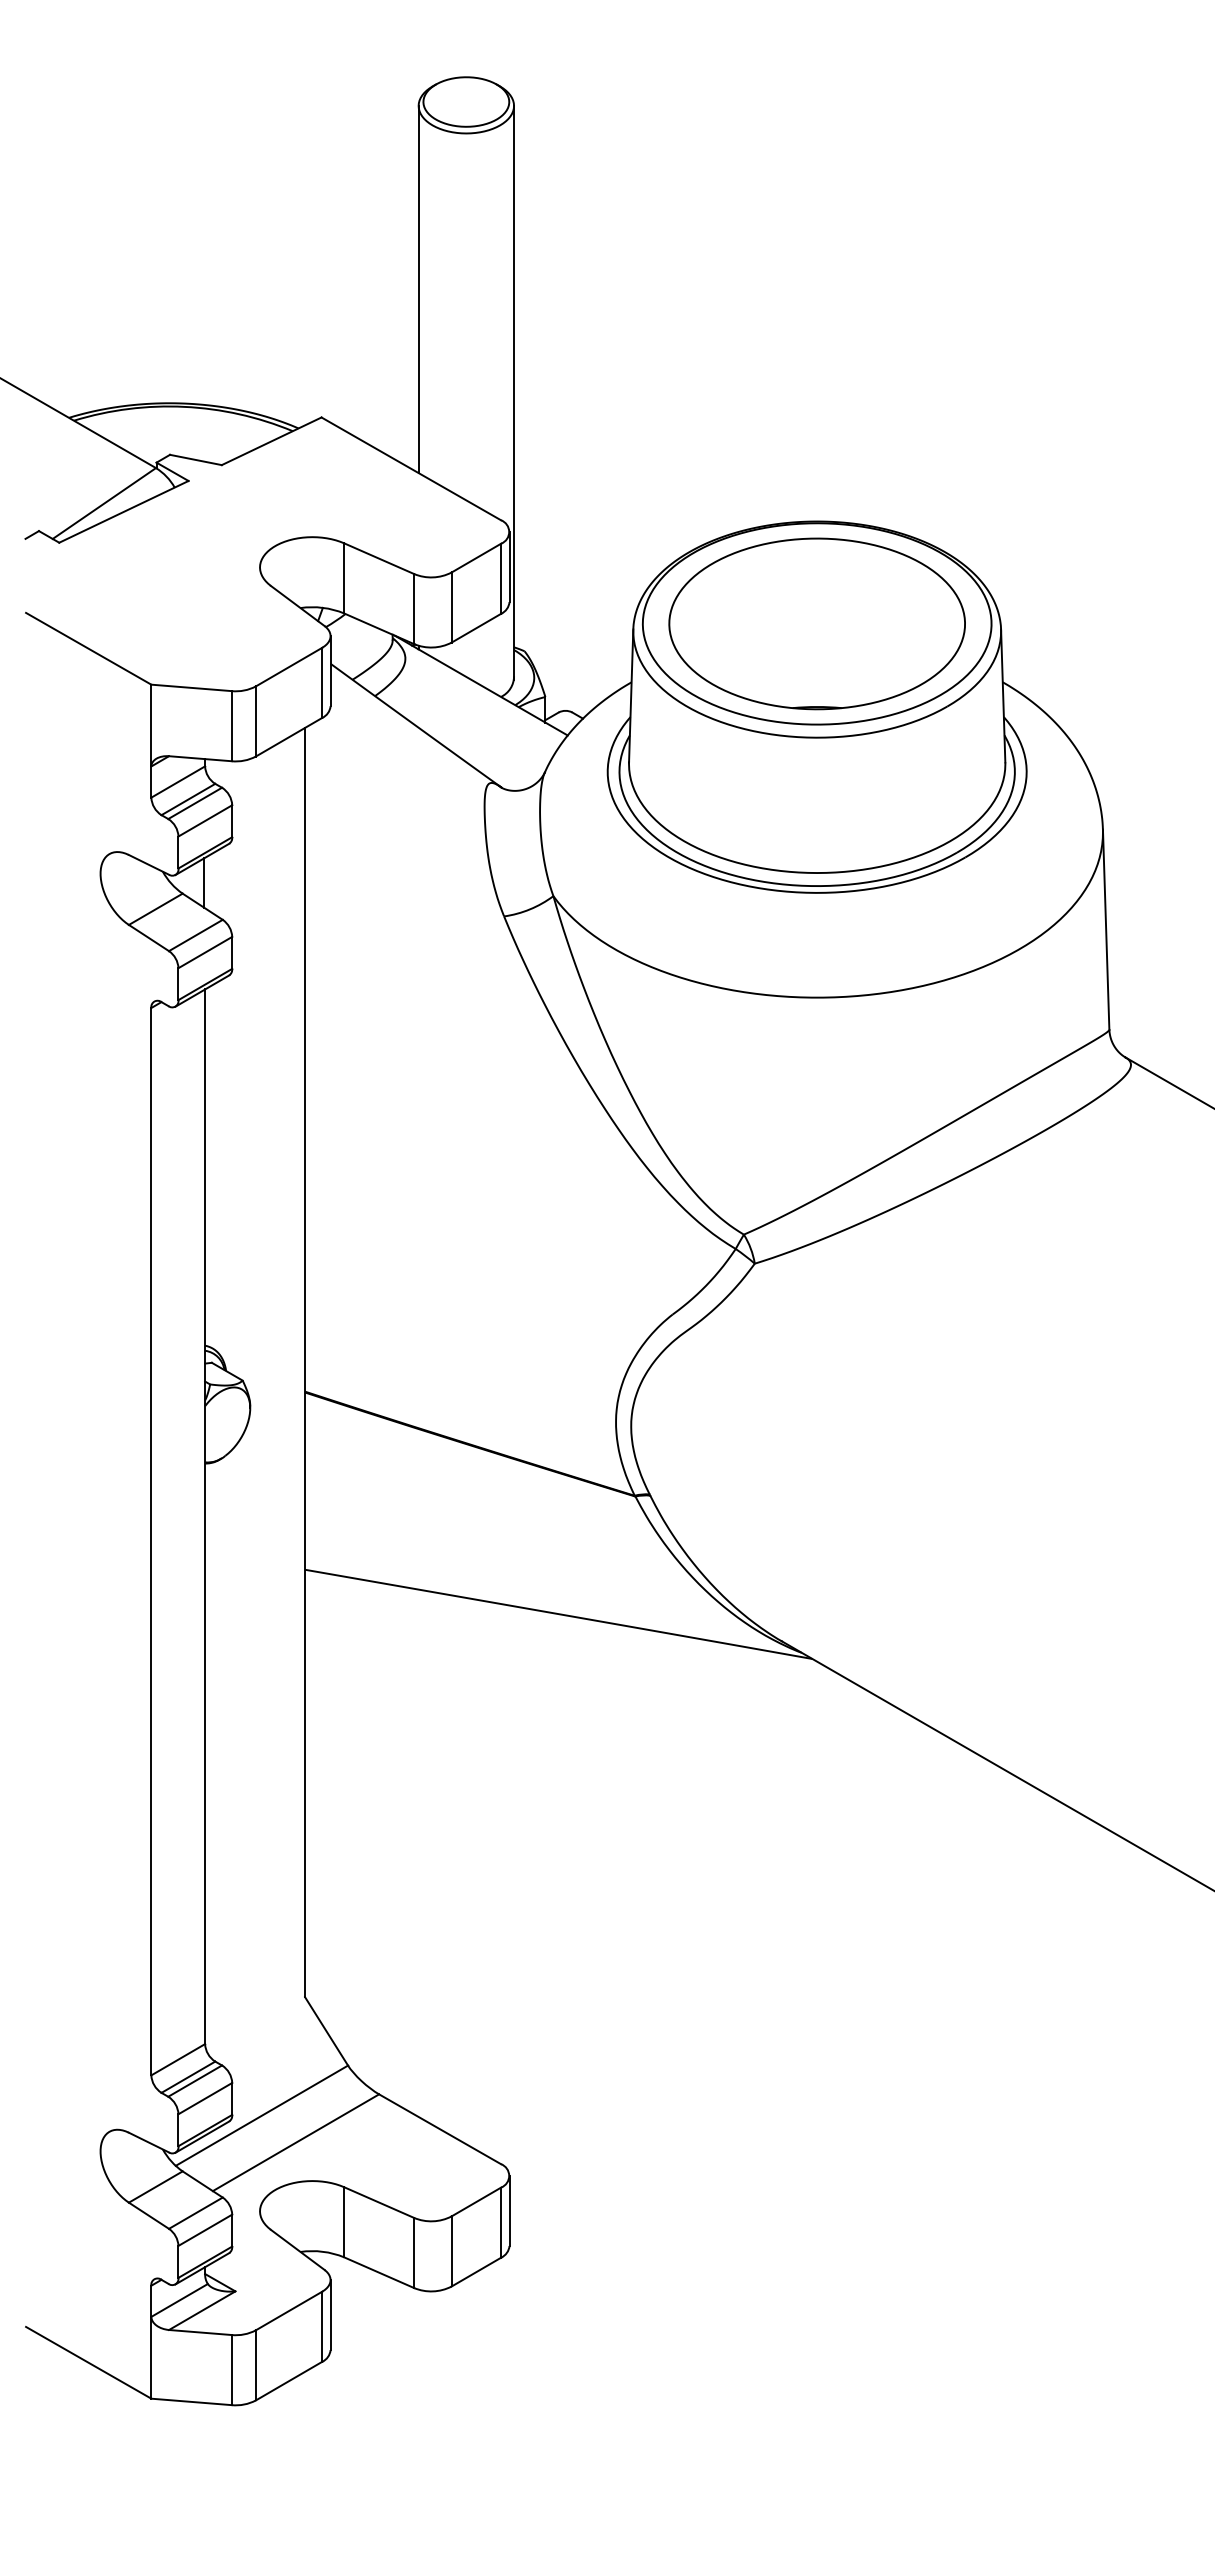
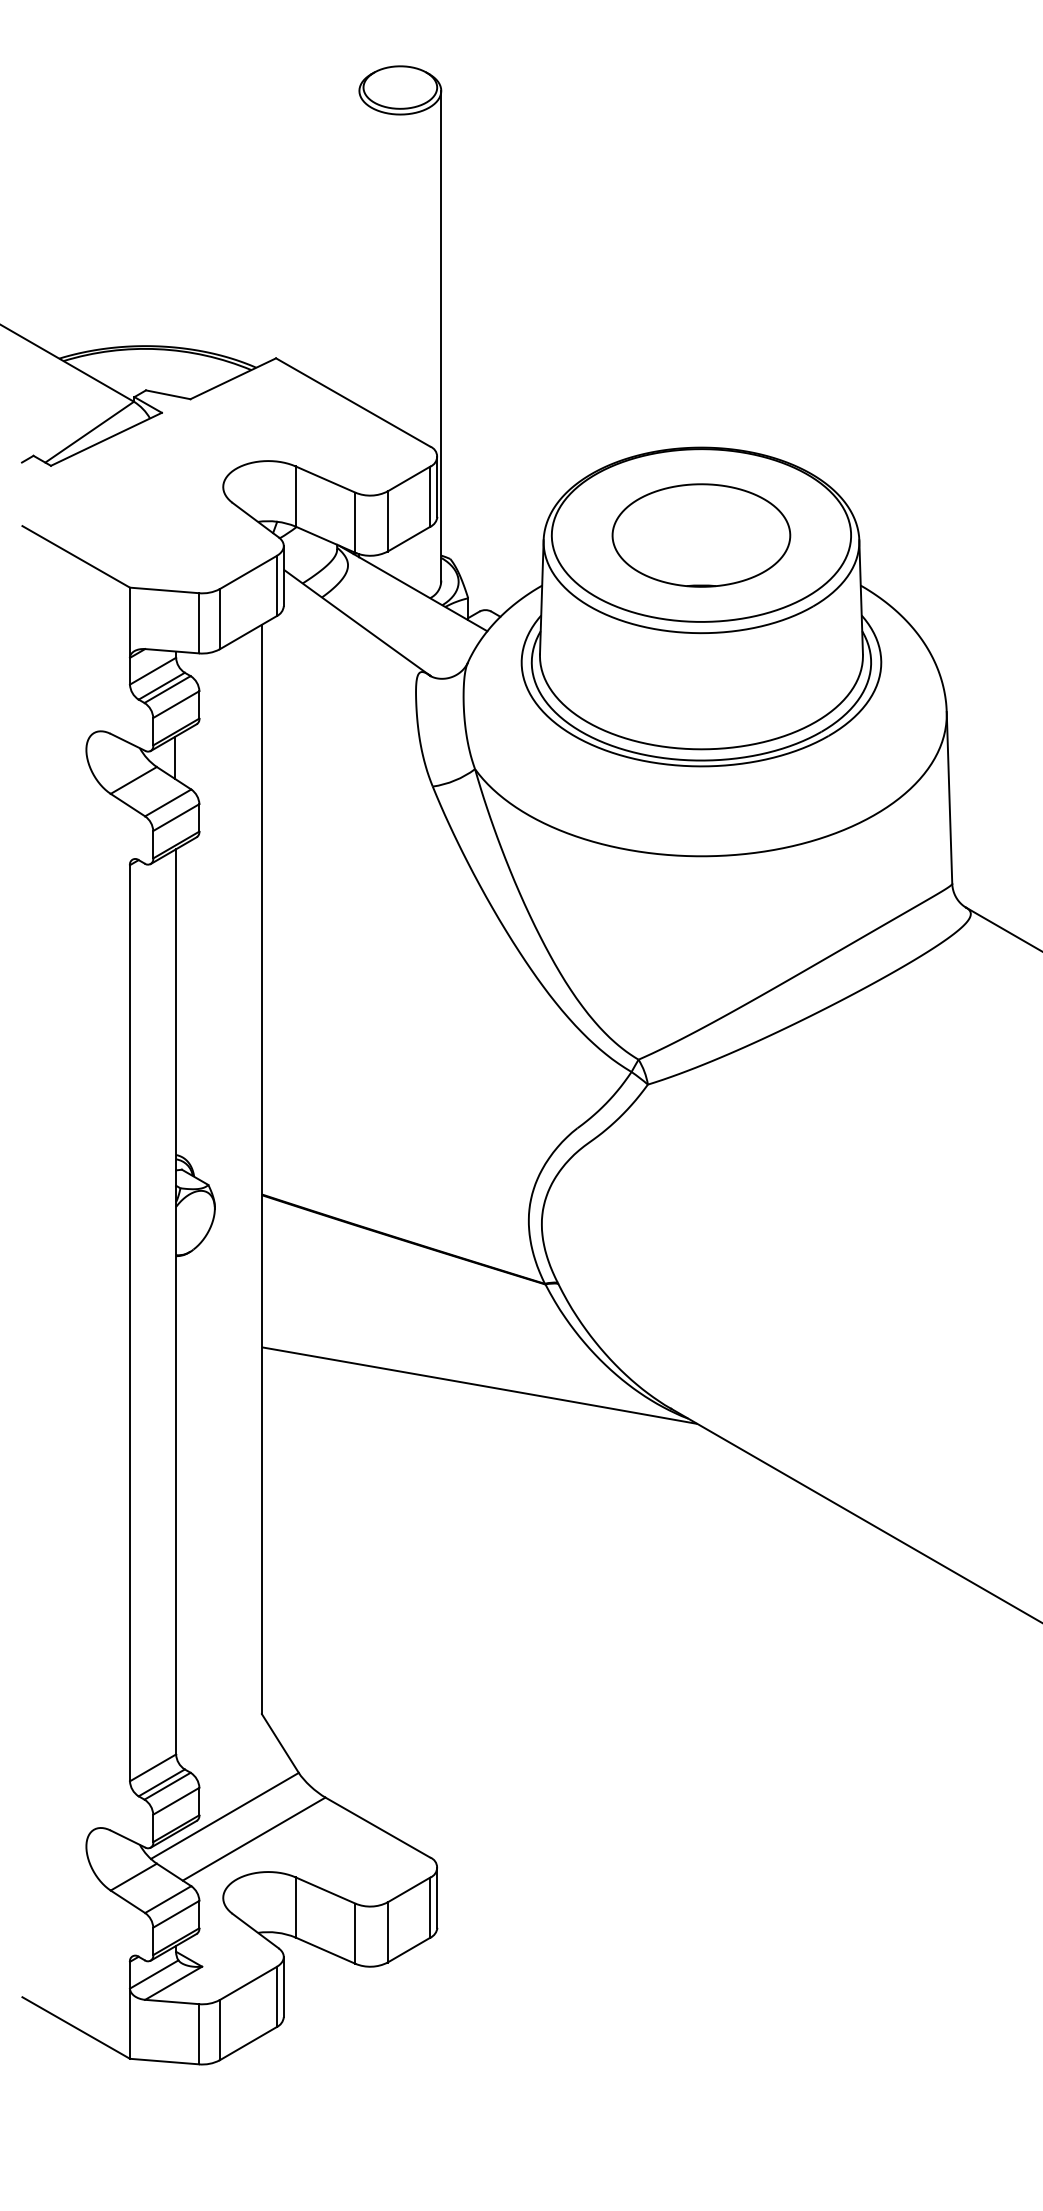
line: (418, 289) -> (359, 248), removed
part: (816, 623) -> (700, 535), size x0.7

